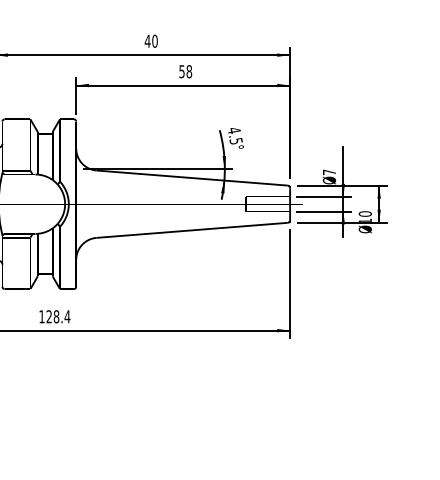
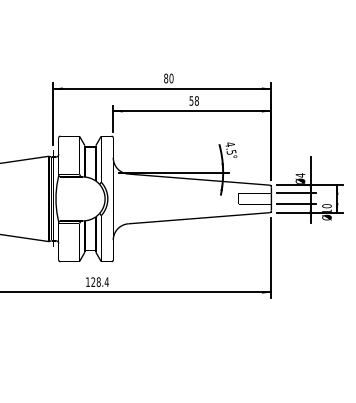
text: (146, 41) -> (165, 78), 40 -> 80
text: (329, 172) -> (300, 175), 7 -> 4

